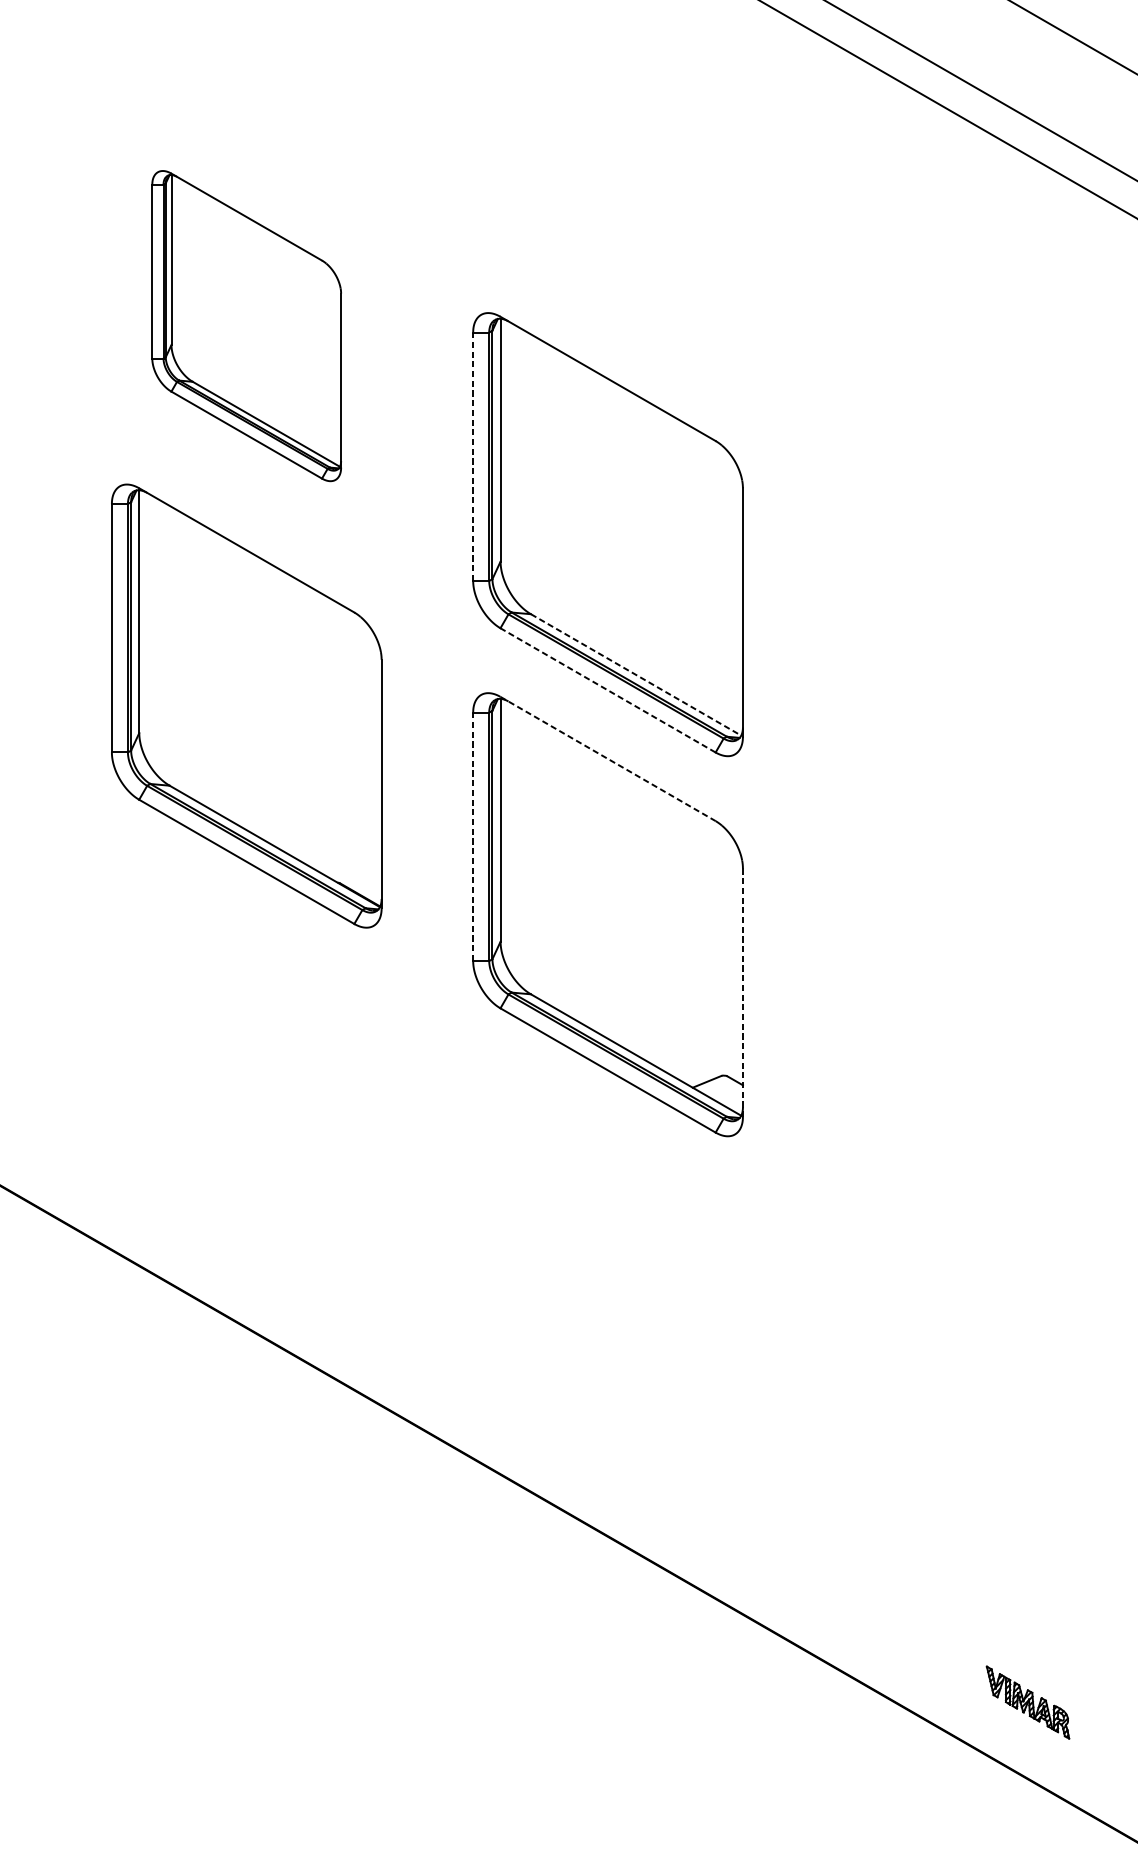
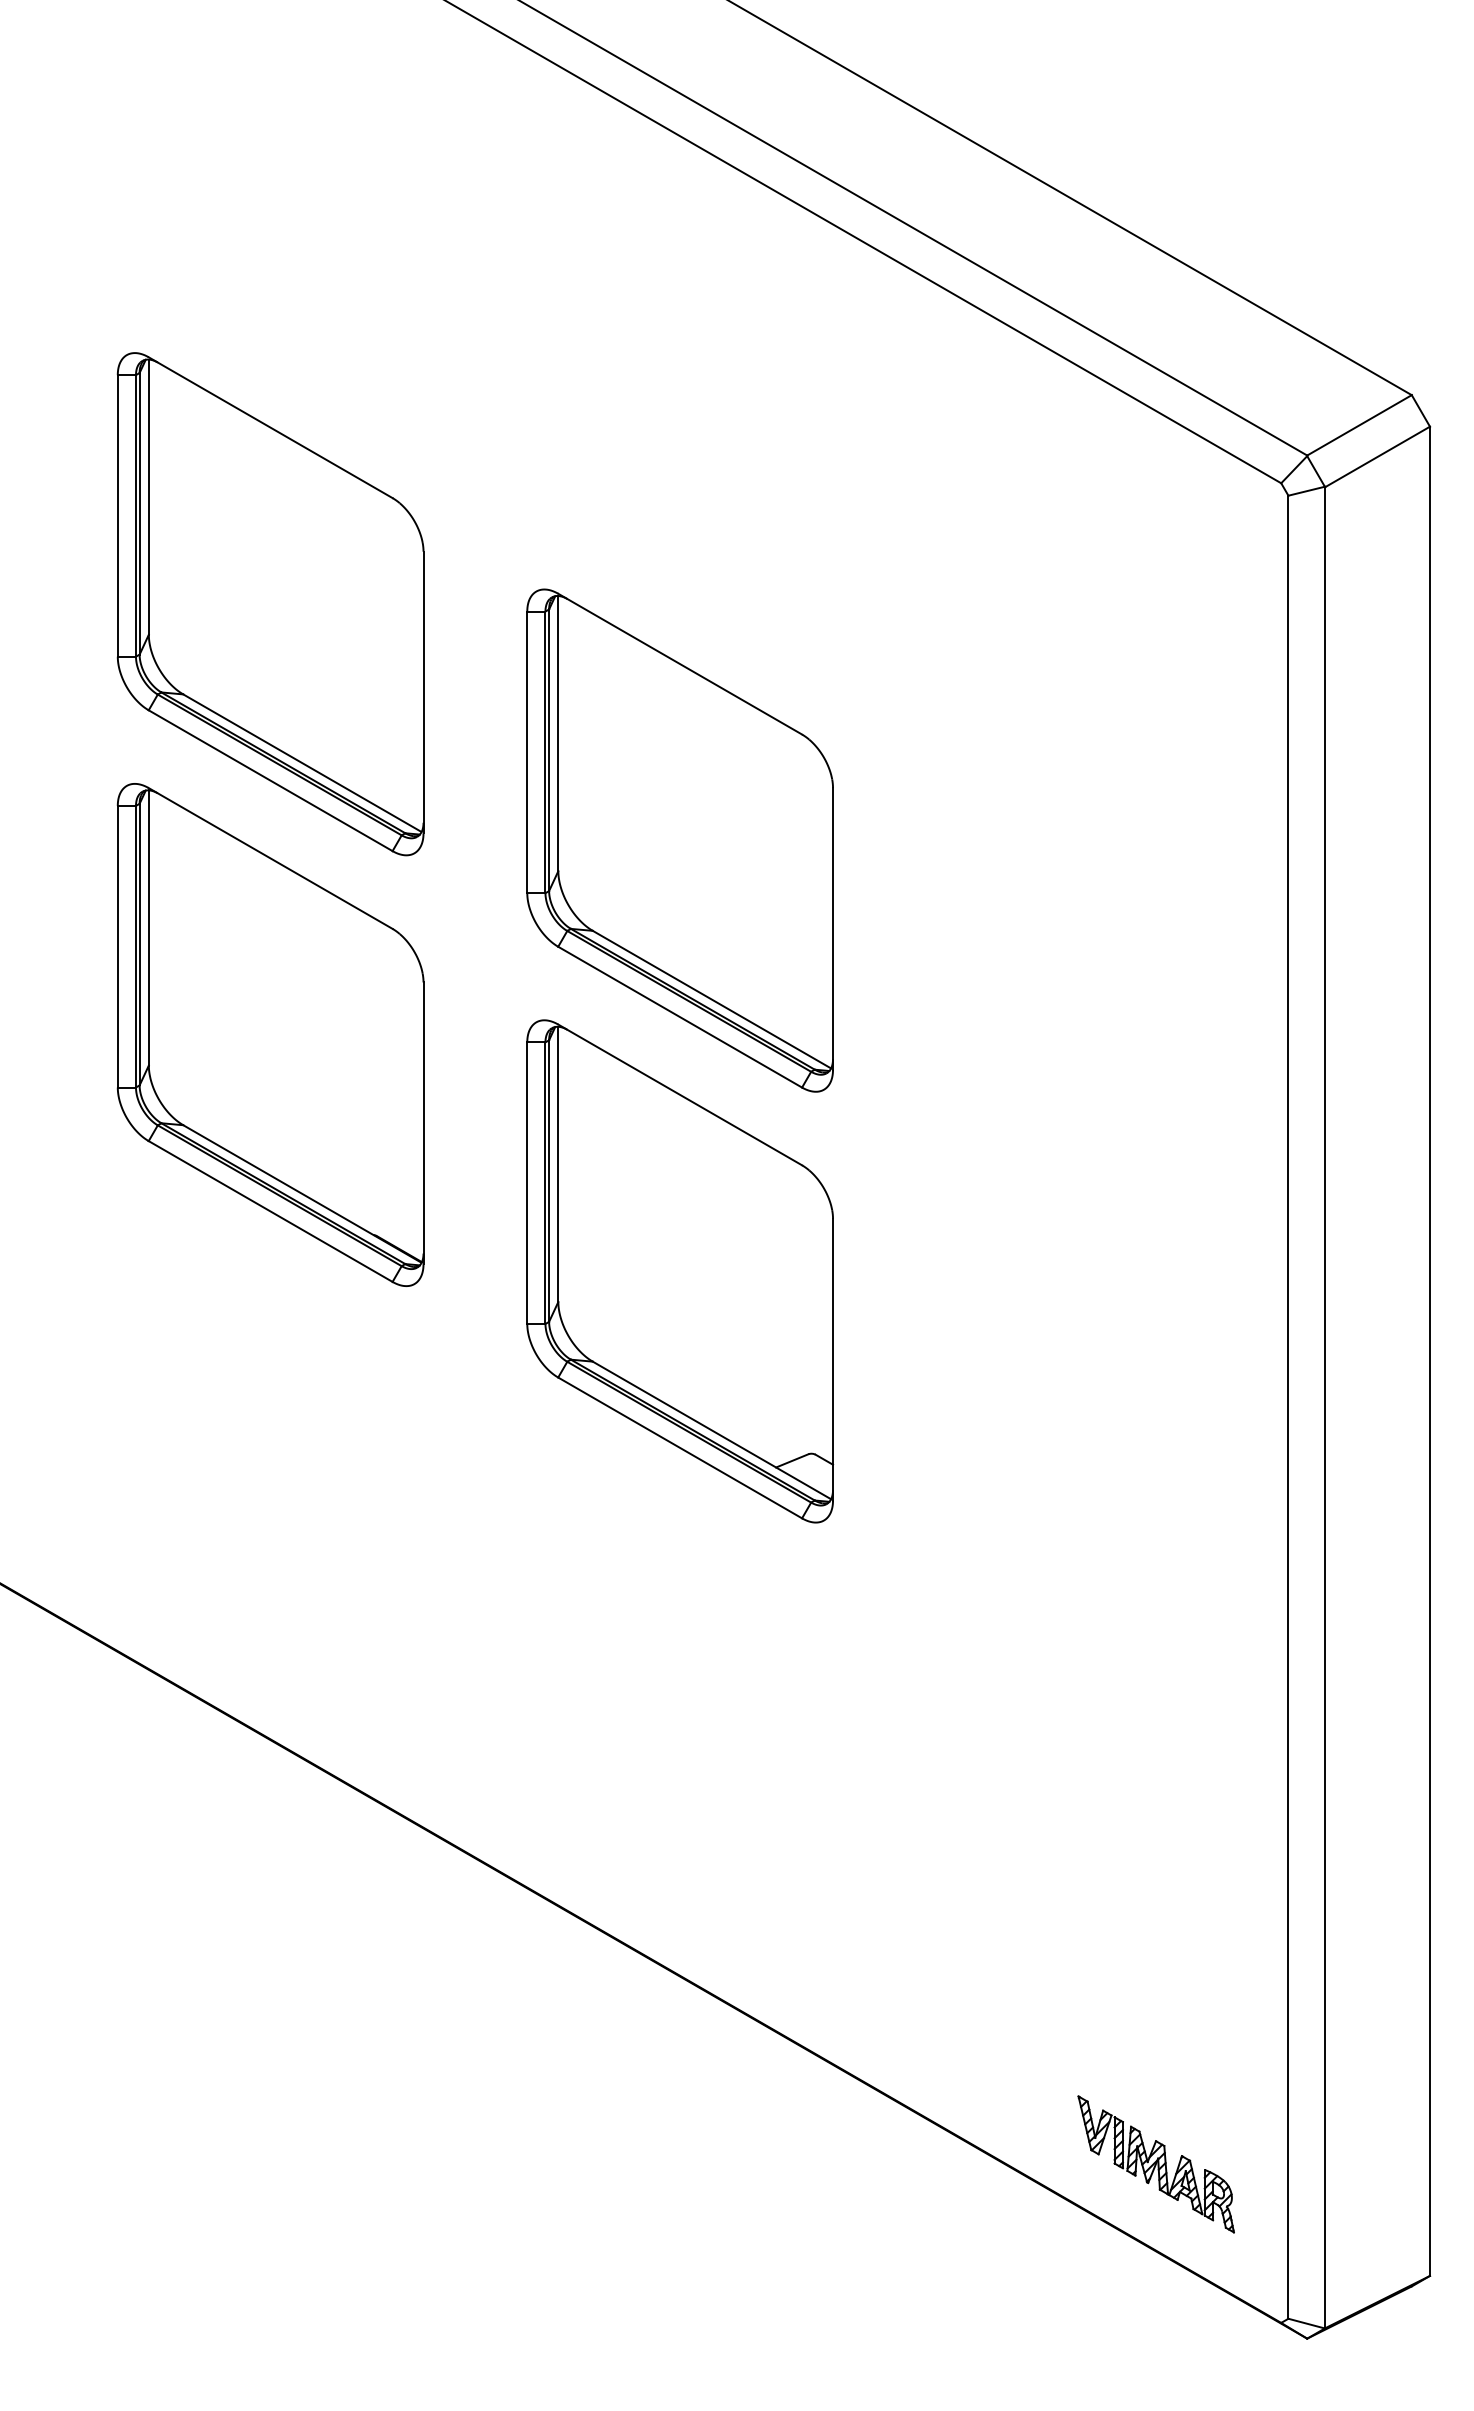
part: (246, 326) -> (270, 604), size x1.43
line: (473, 456) -> (527, 752), dashed -> solid
line: (635, 674) -> (711, 999), dashed -> solid
line: (608, 690) -> (680, 1017), dashed -> solid
line: (608, 758) -> (680, 1094), dashed -> solid
line: (473, 837) -> (527, 1183), dashed -> solid
line: (743, 992) -> (833, 1359), dashed -> solid
part: (1027, 1702) -> (1155, 2164), size x1.67

